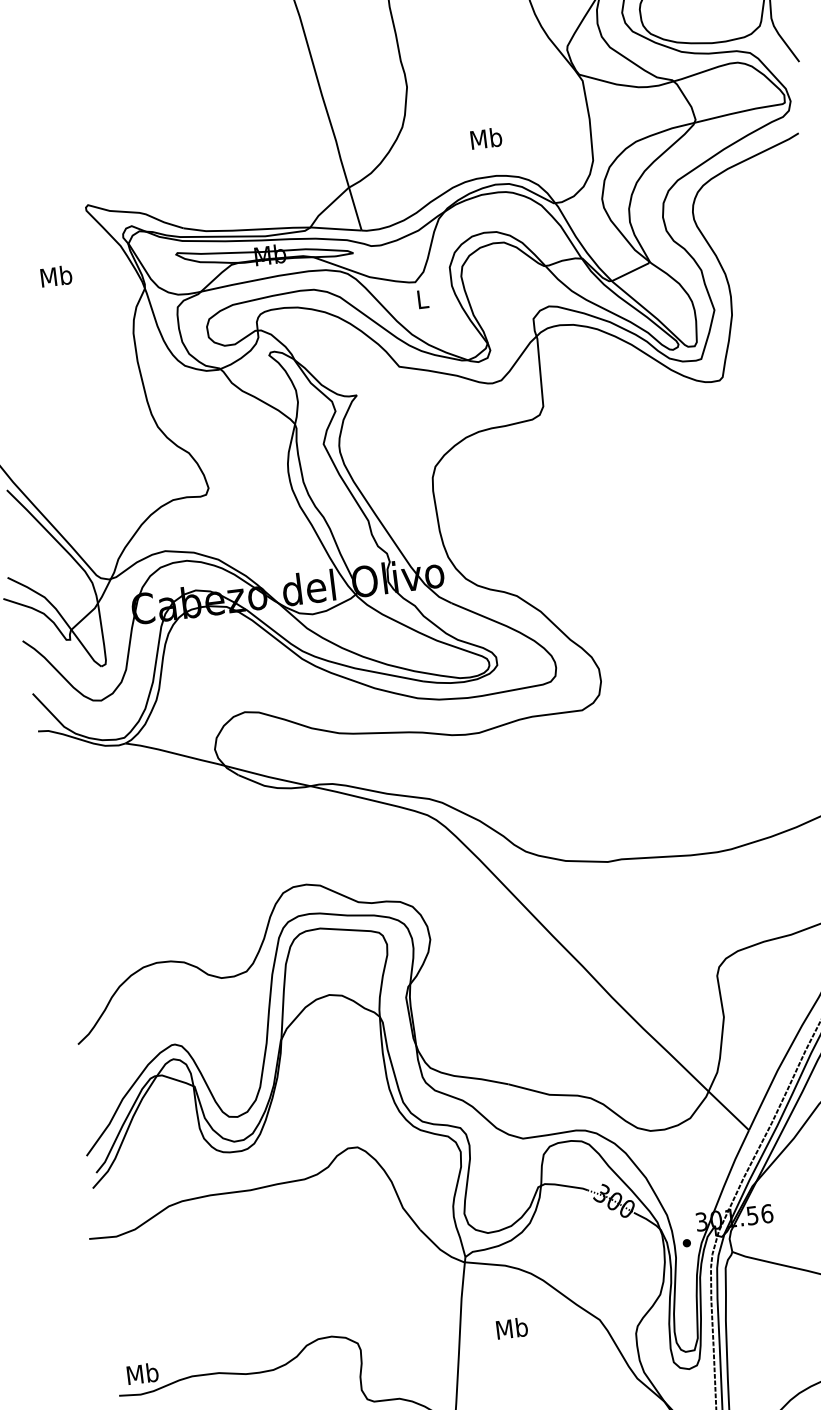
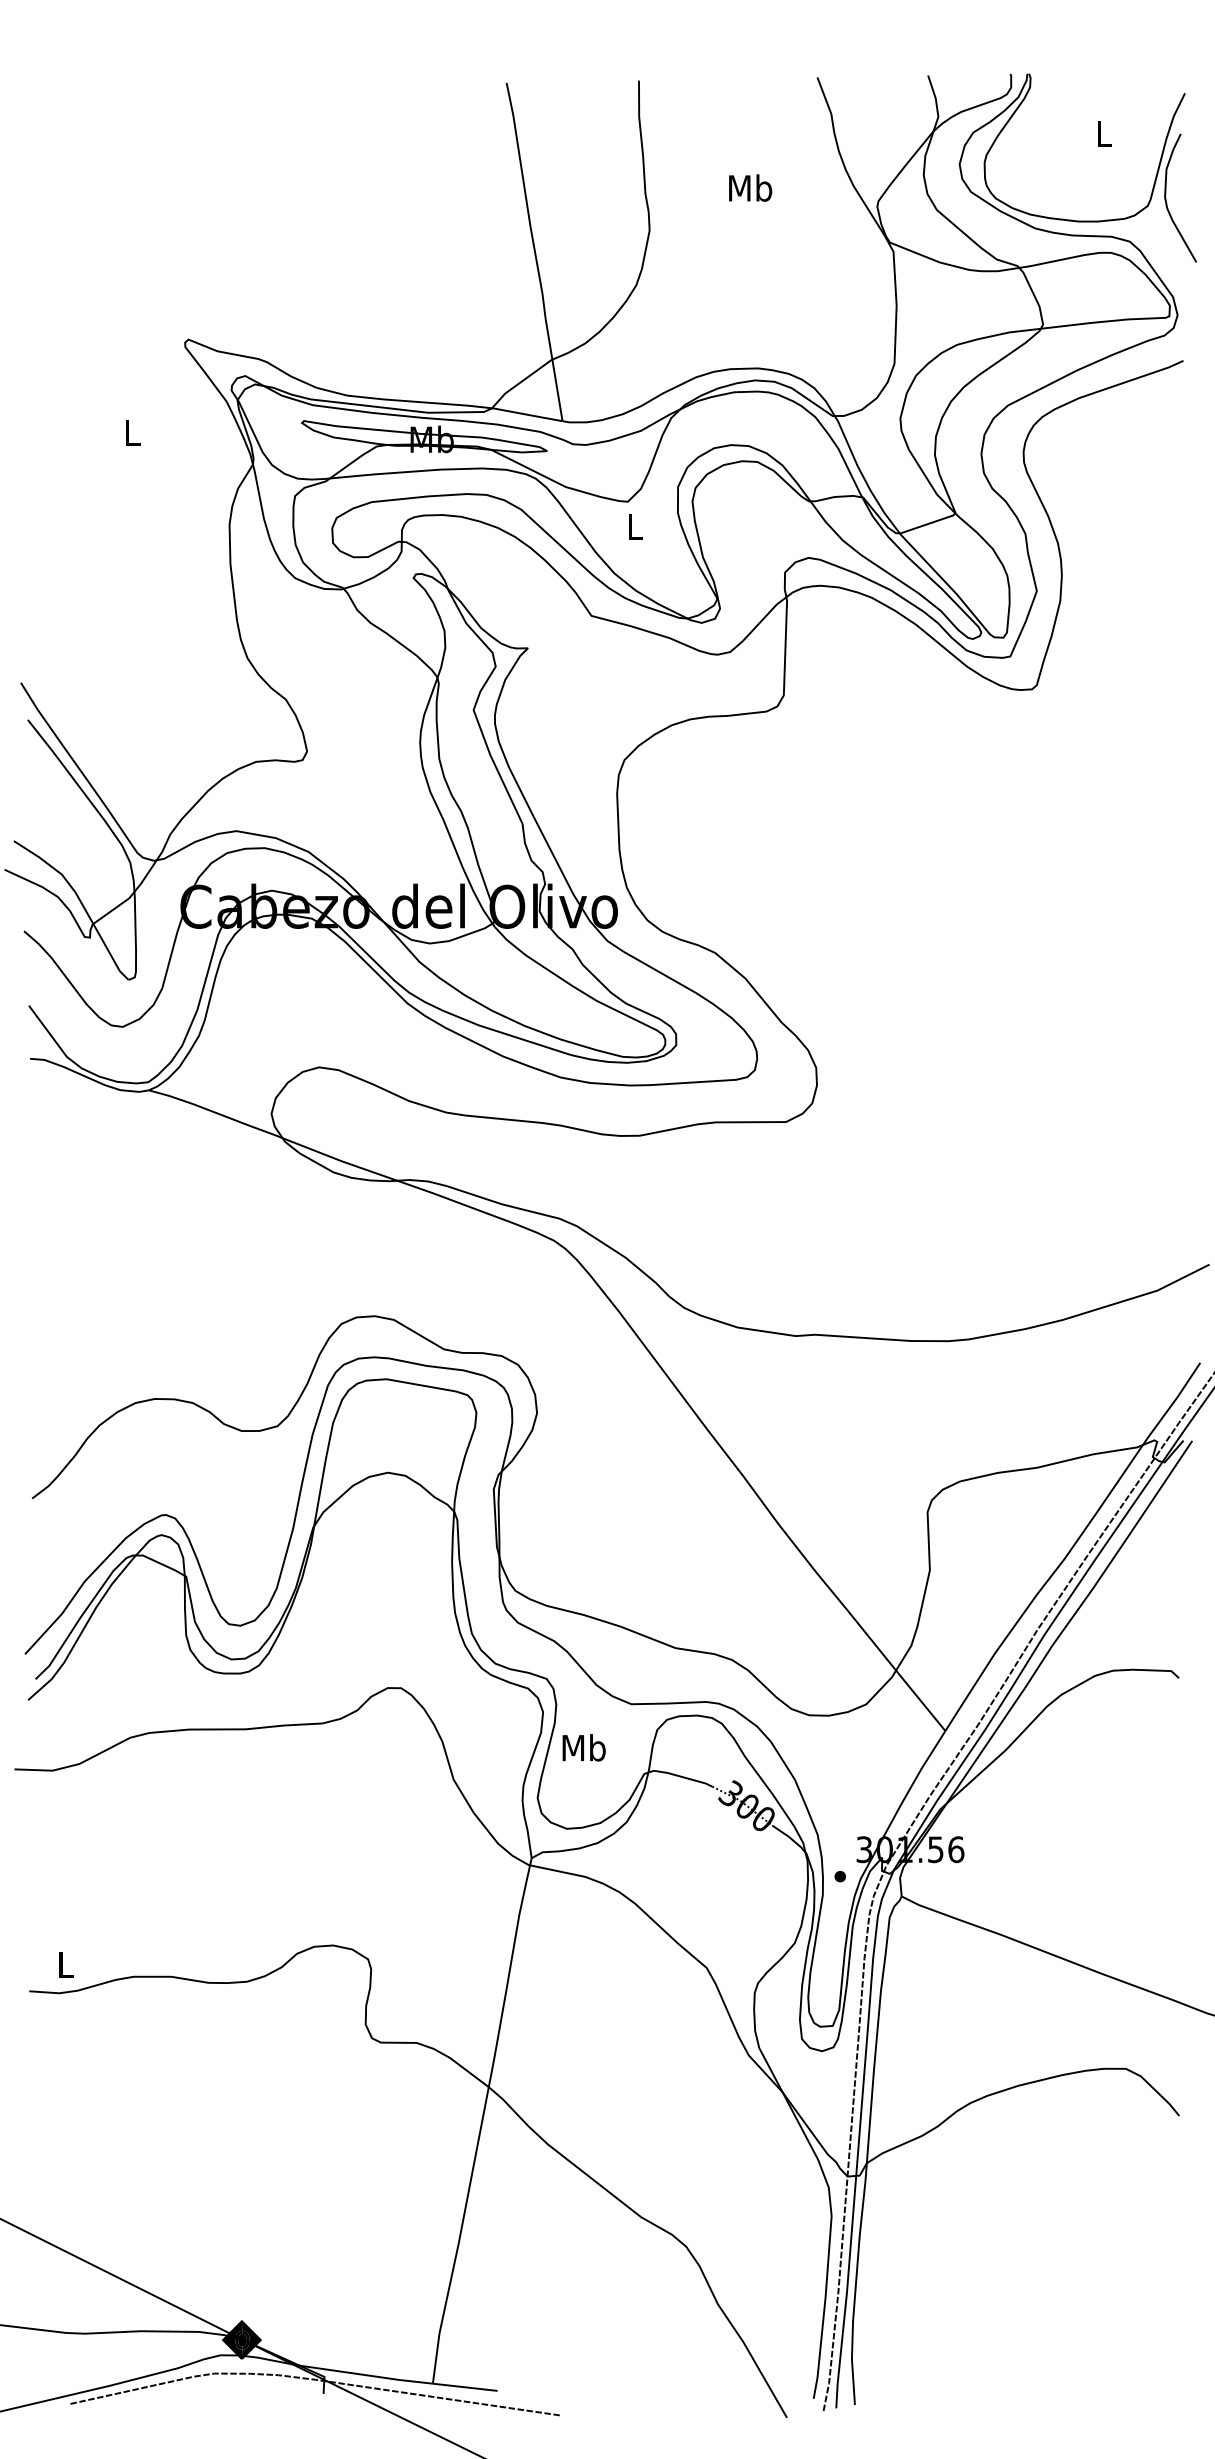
text: (486, 138) -> (750, 187), moved
text: (56, 276) -> (132, 432), Mb -> L
text: (511, 1328) -> (583, 1747), moved
text: (142, 1373) -> (65, 1964), Mb -> L

